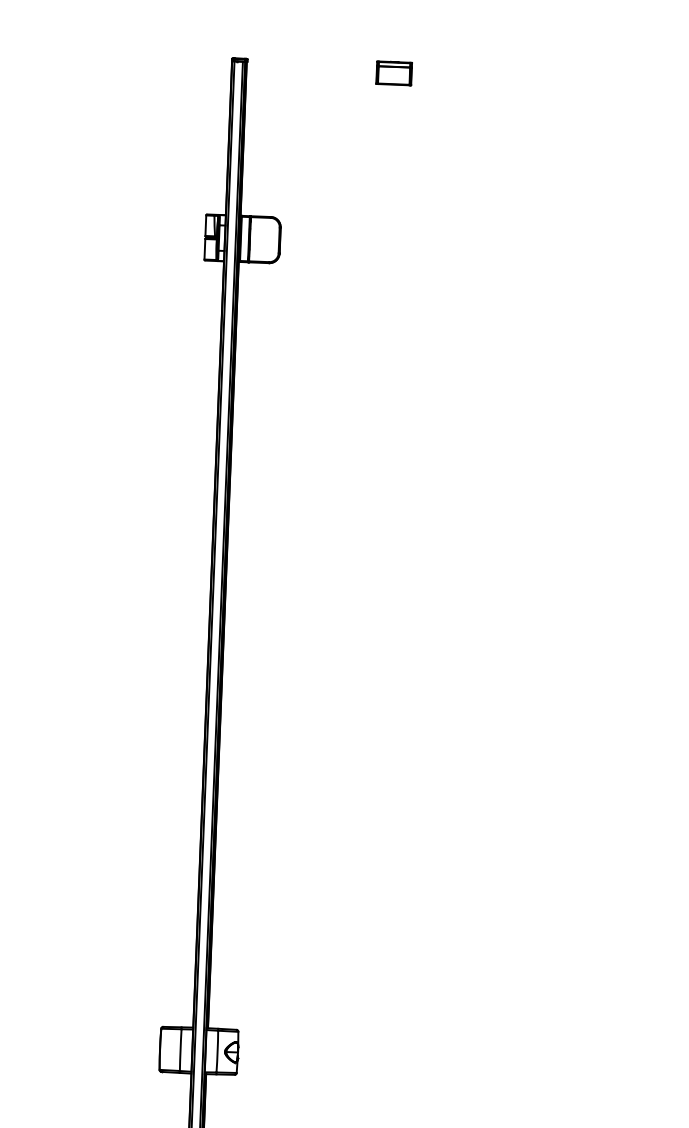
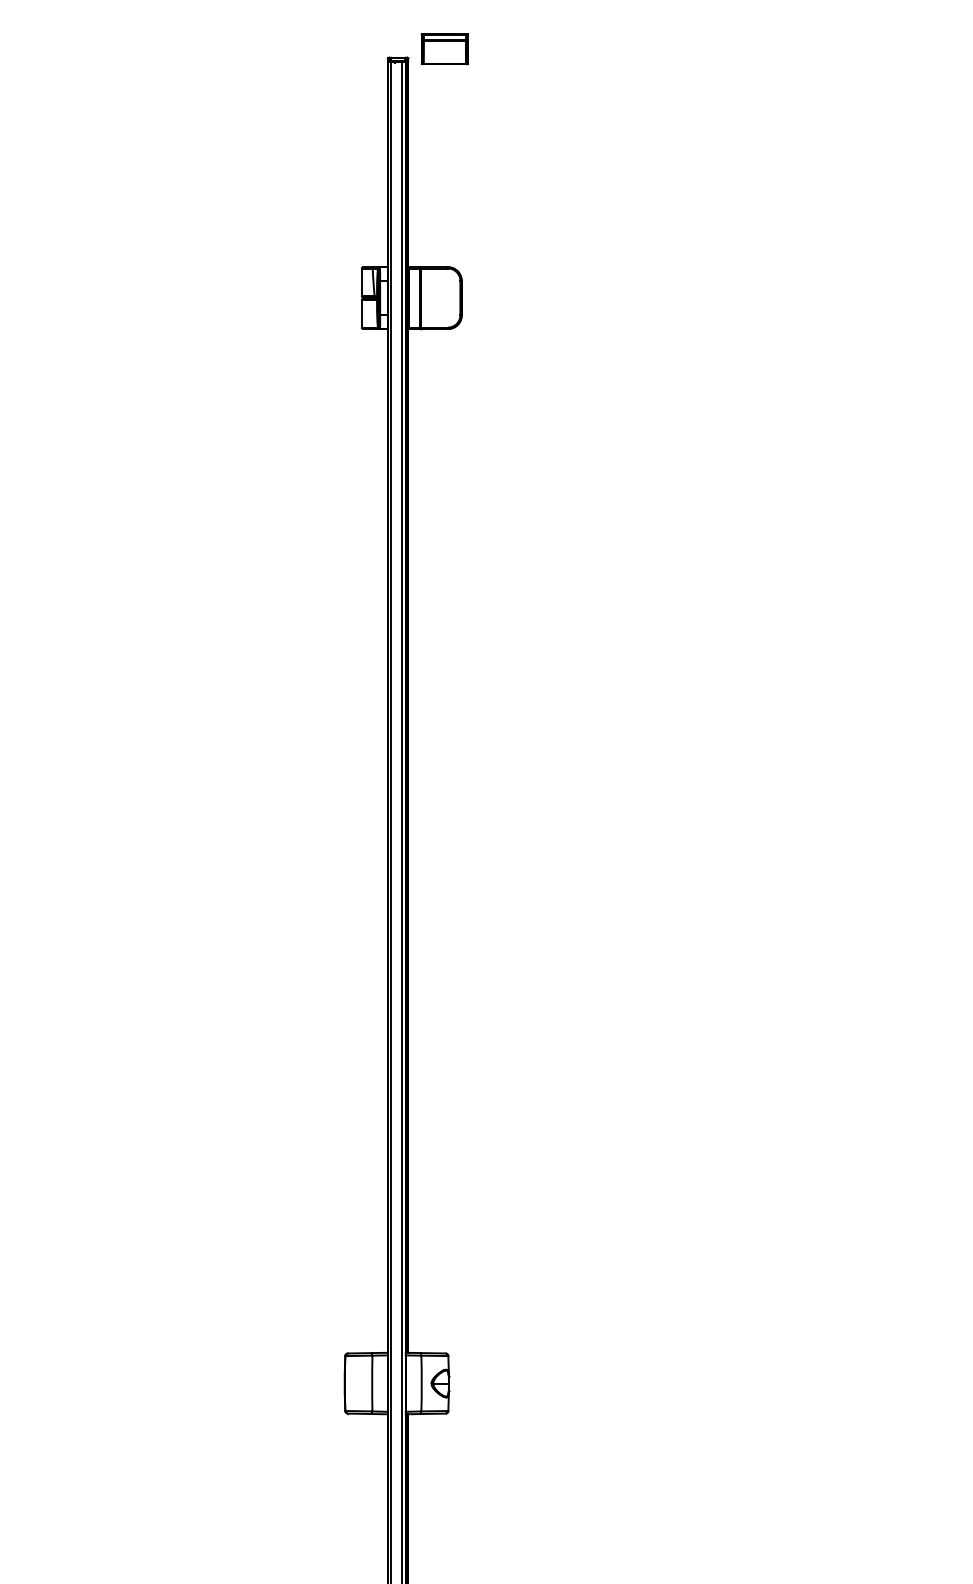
part: (393, 73) -> (444, 49), moved

